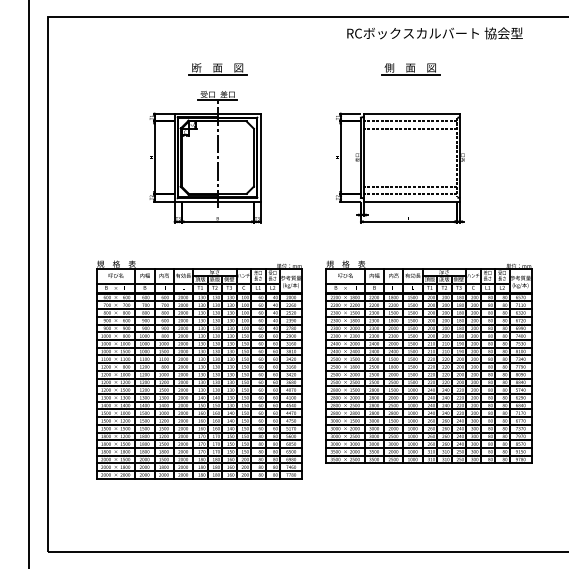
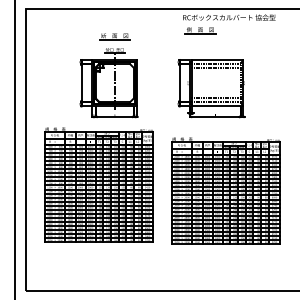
part: (410, 69) -> (200, 30), moved
part: (198, 368) -> (98, 184), moved

